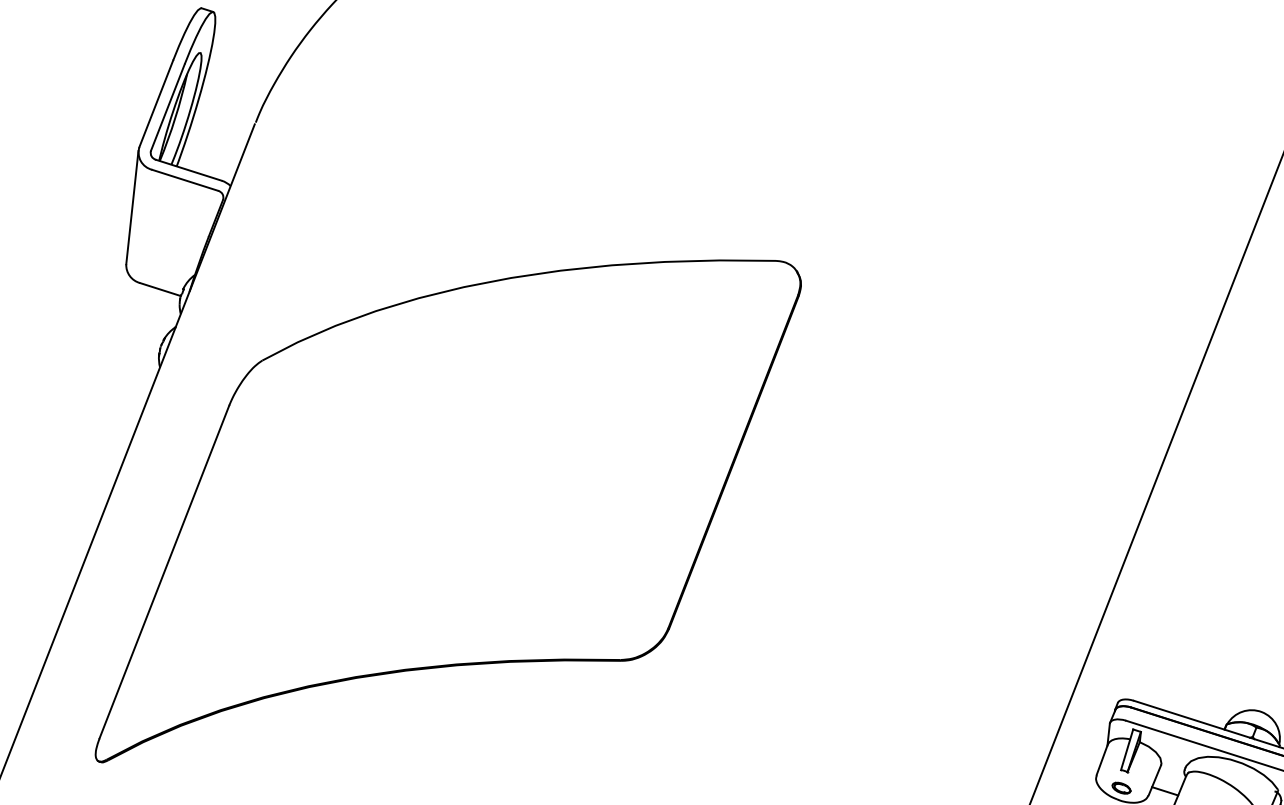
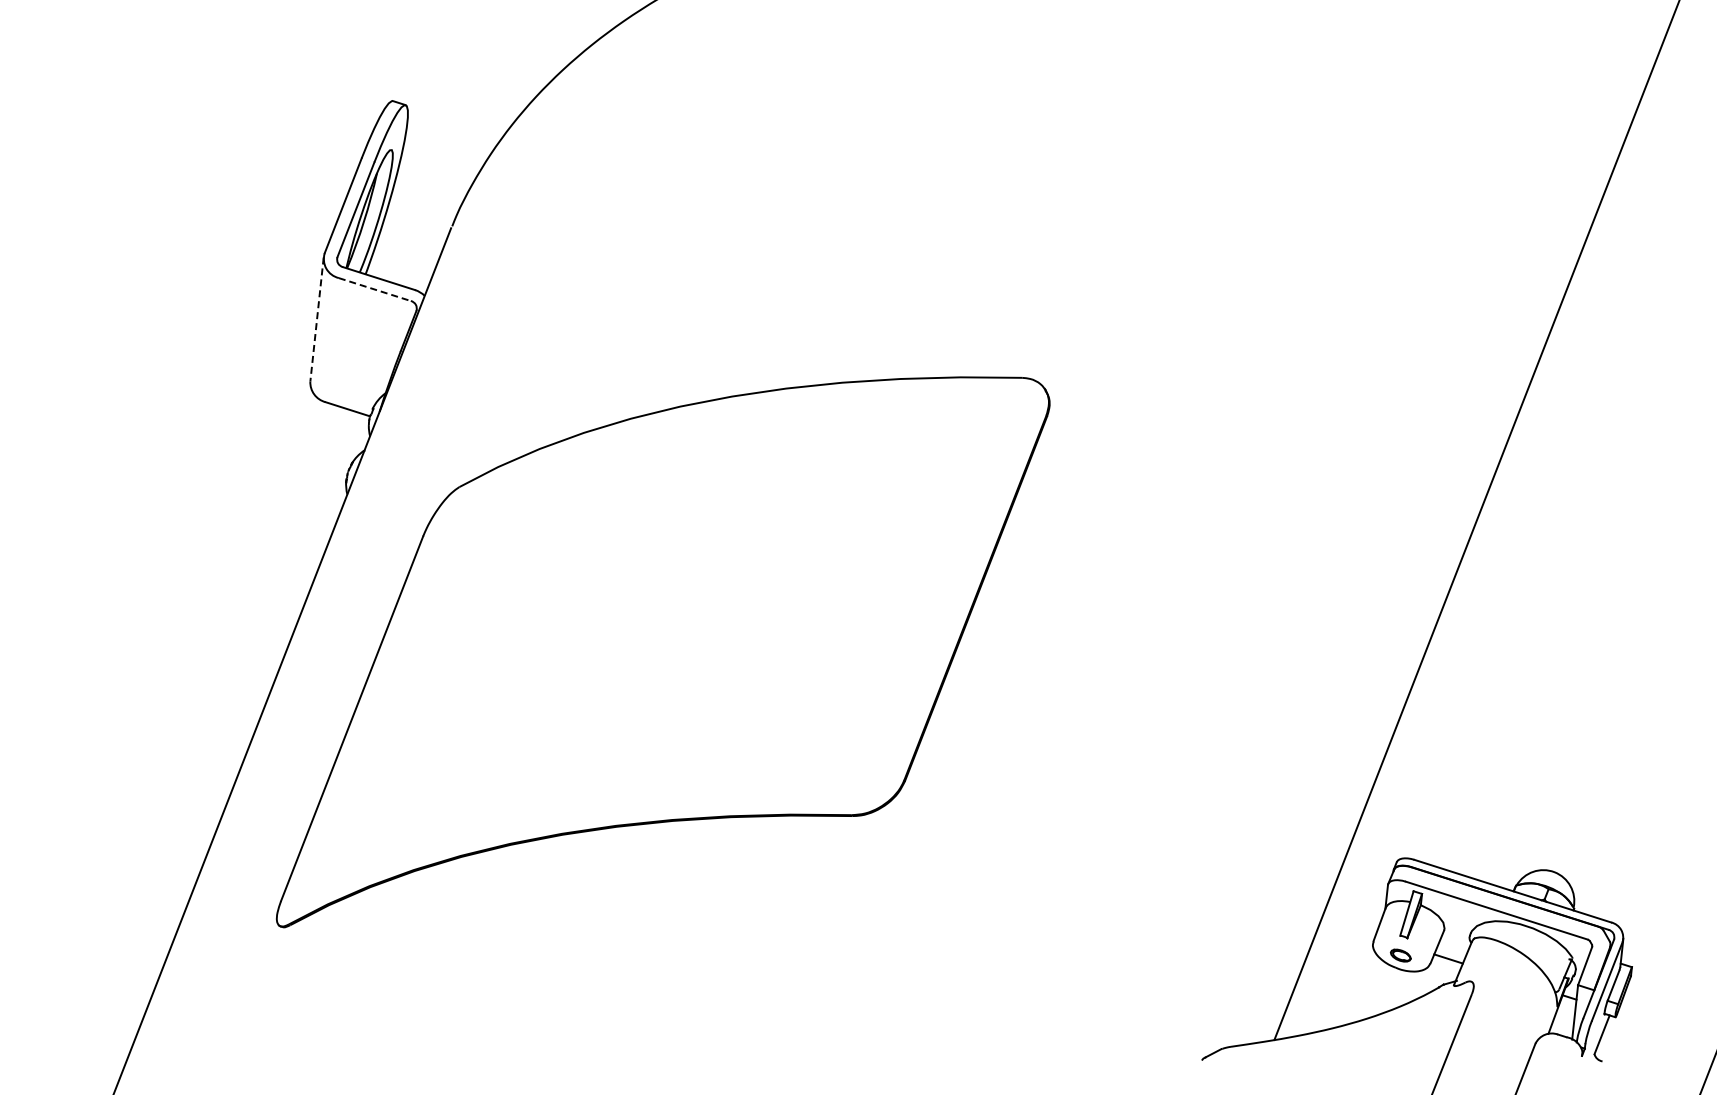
line: (184, 180) -> (374, 289), solid -> dashed
line: (131, 208) -> (316, 320), solid -> dashed

